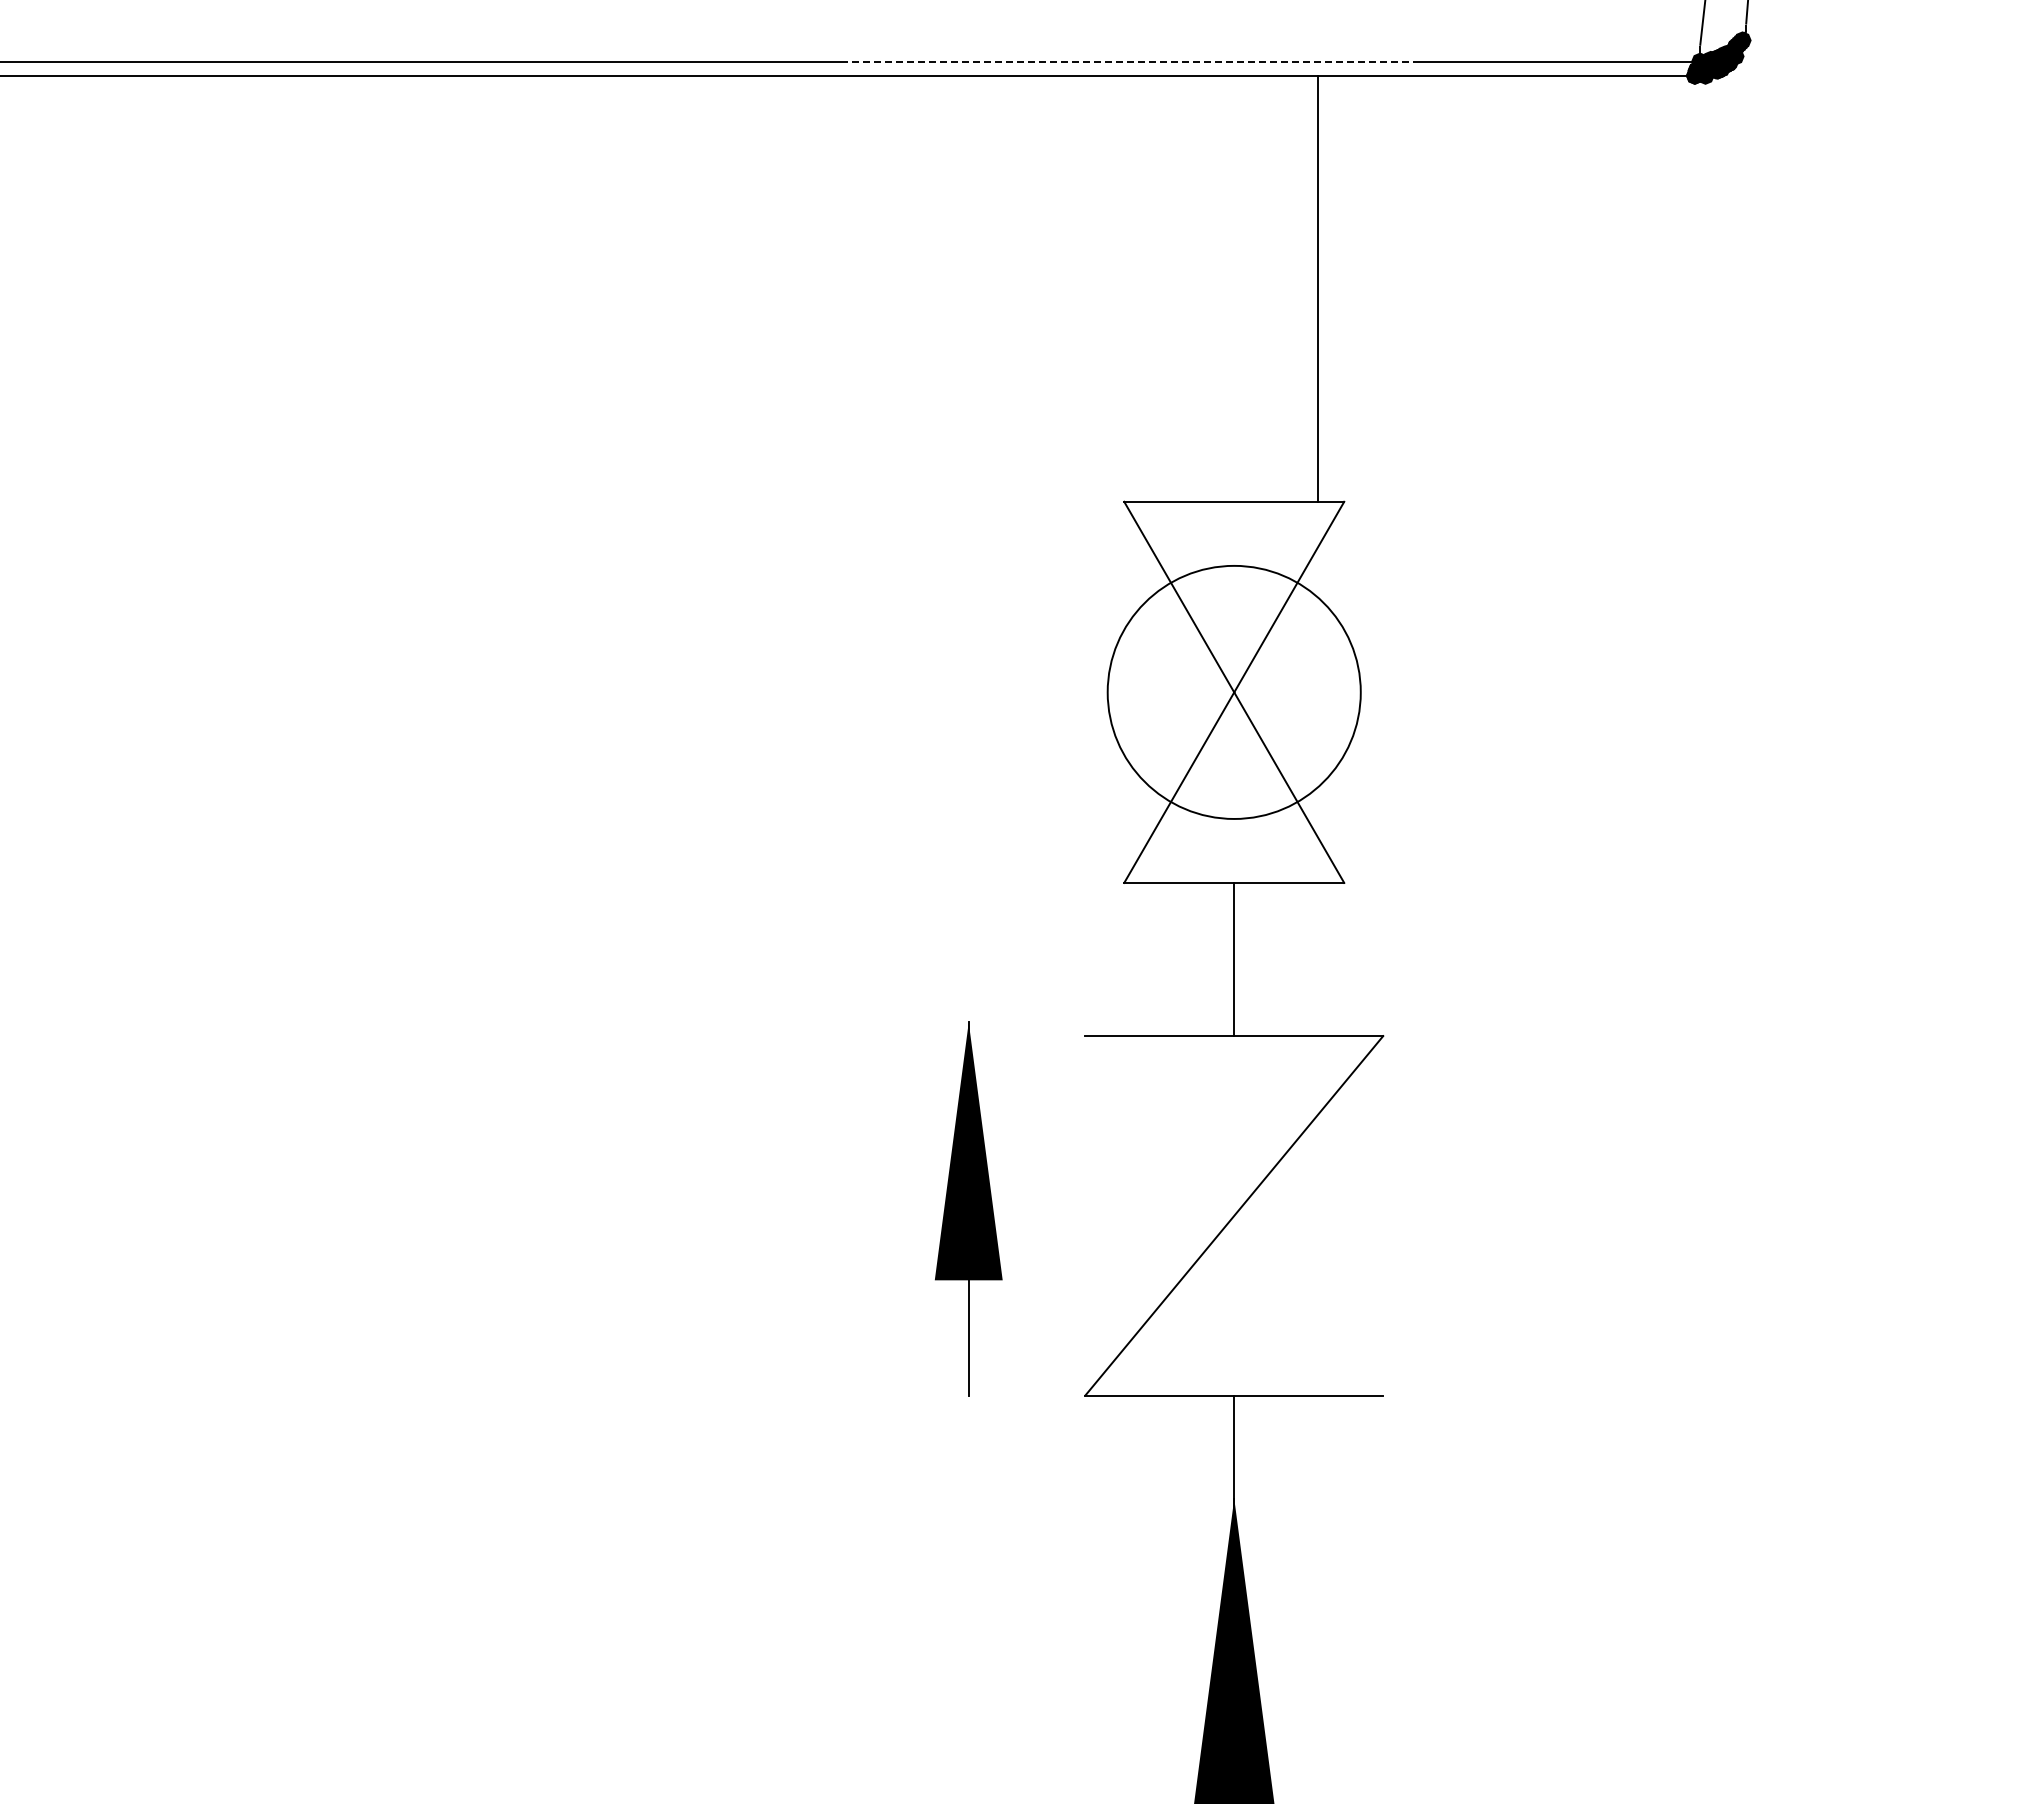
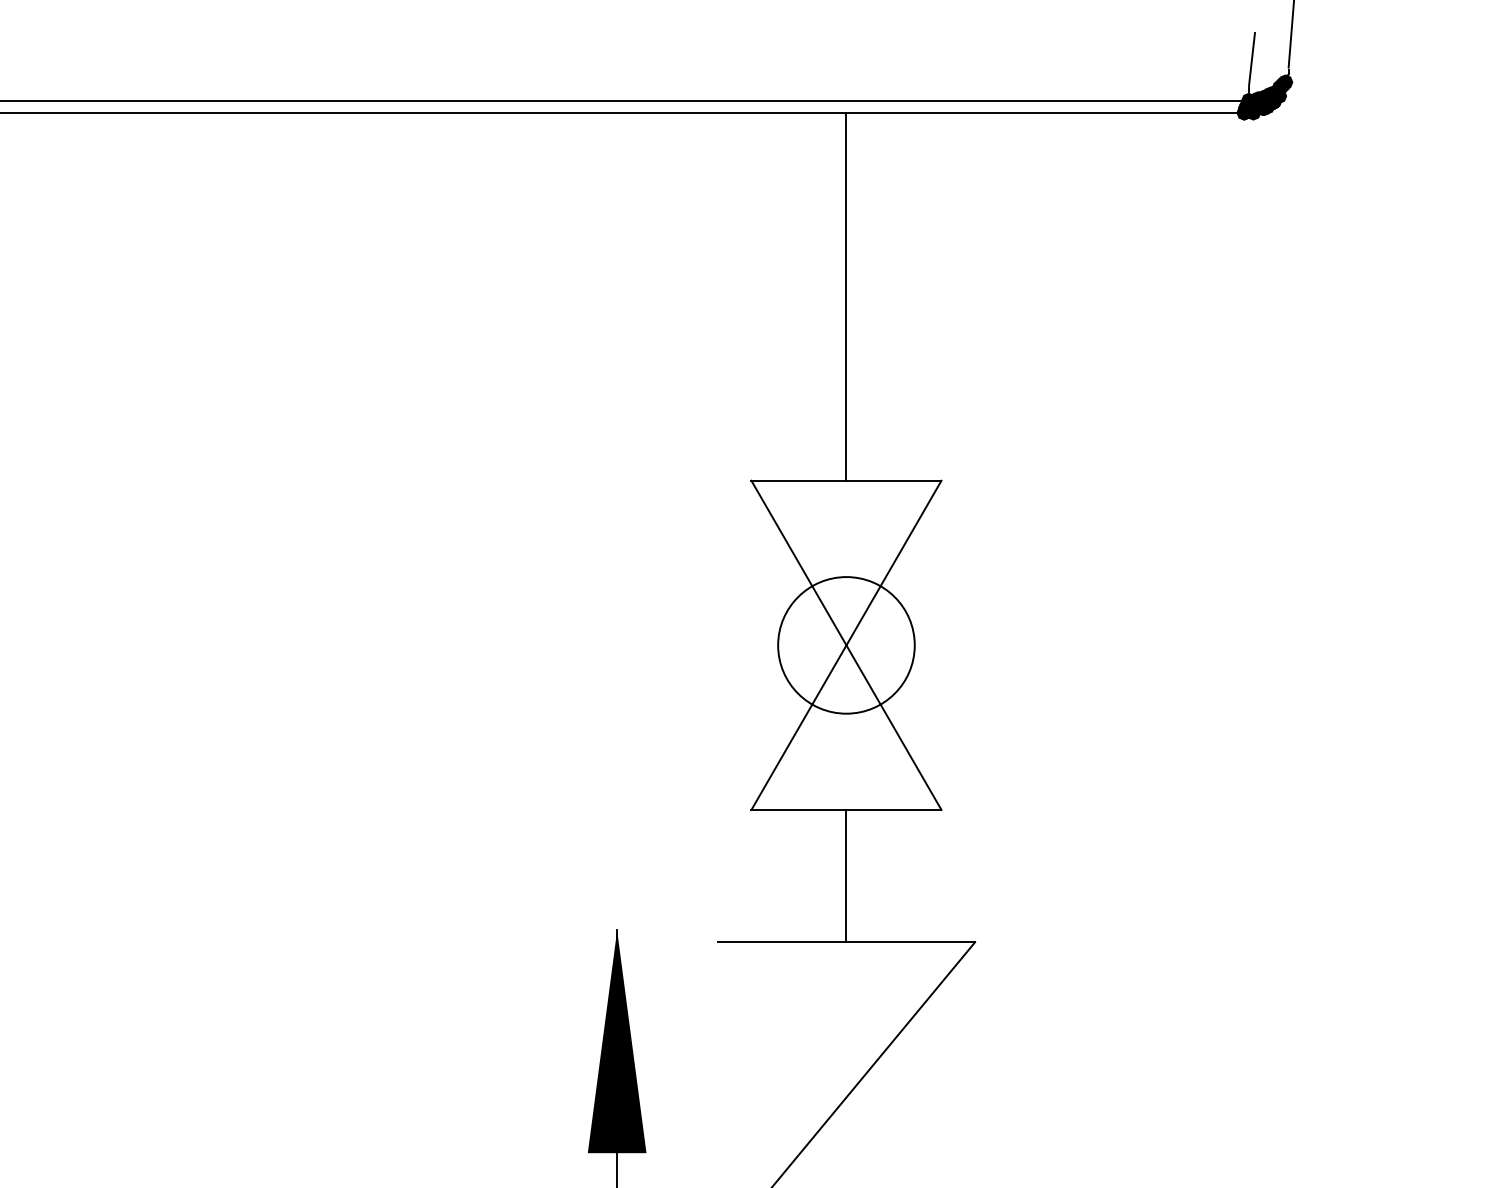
line: (1132, 61) -> (758, 100), dashed -> solid
line: (1318, 288) -> (846, 296), moved
circle: (1234, 692) -> (846, 645), size x0.62

